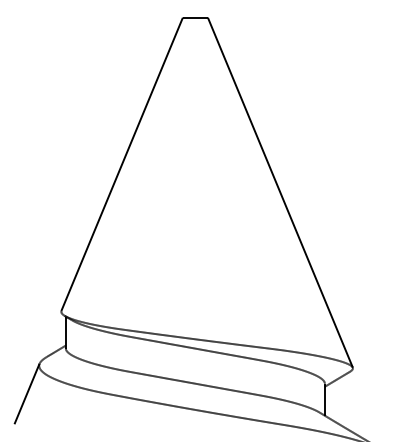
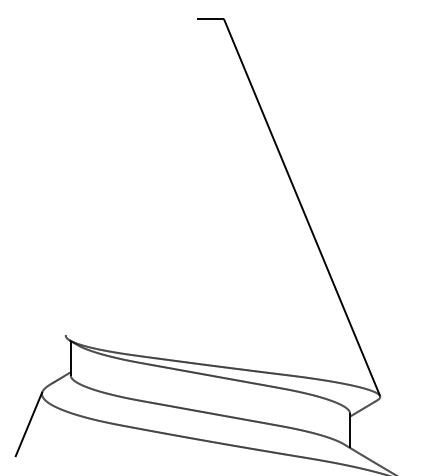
line: (121, 163) -> (130, 176), removed

